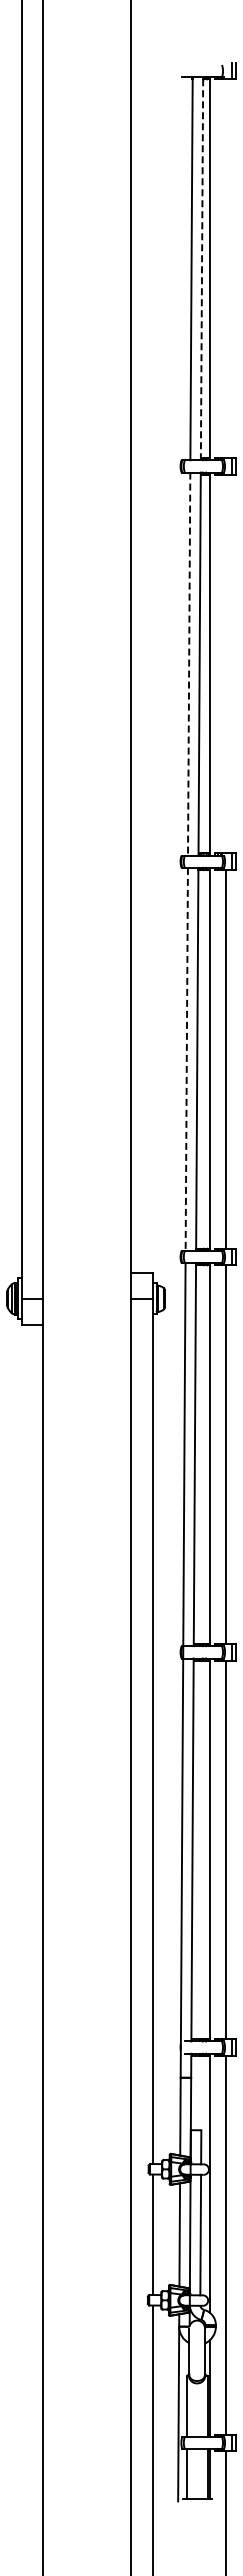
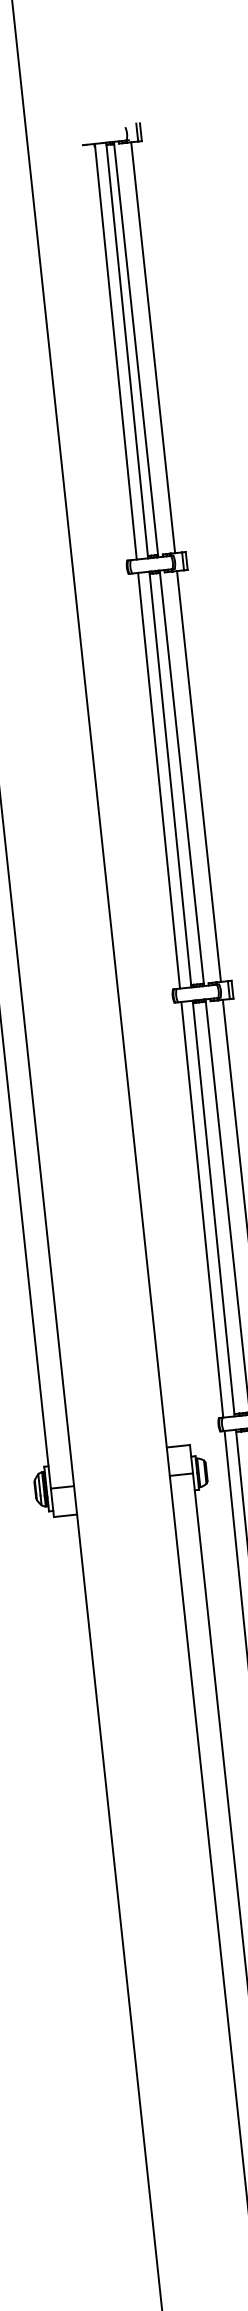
line: (202, 268) -> (127, 350), dashed -> solid
line: (225, 268) -> (152, 347), added
line: (225, 663) -> (198, 775), added
line: (189, 664) -> (159, 781), dashed -> solid
line: (186, 1059) -> (202, 1209), dashed -> solid

